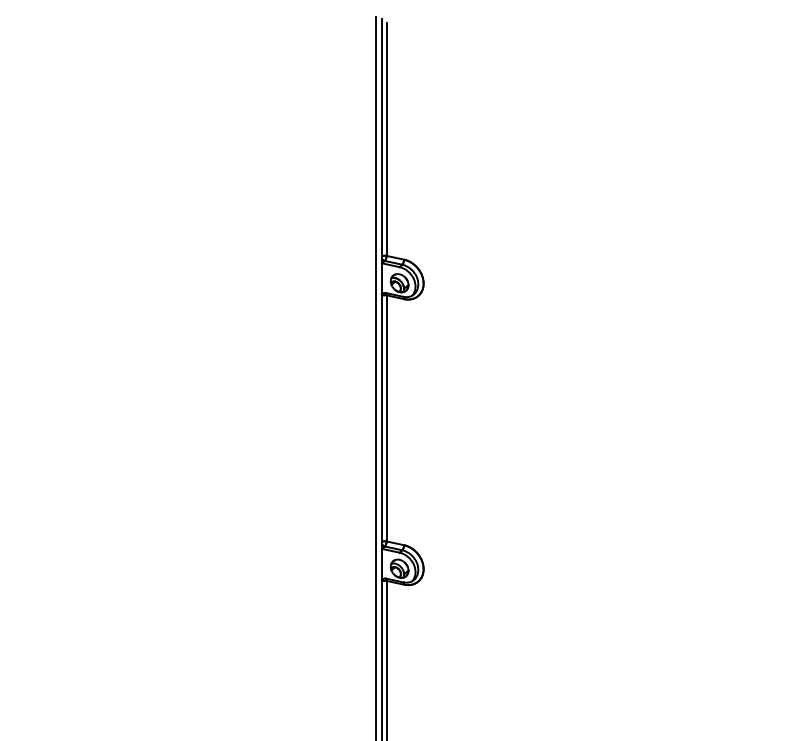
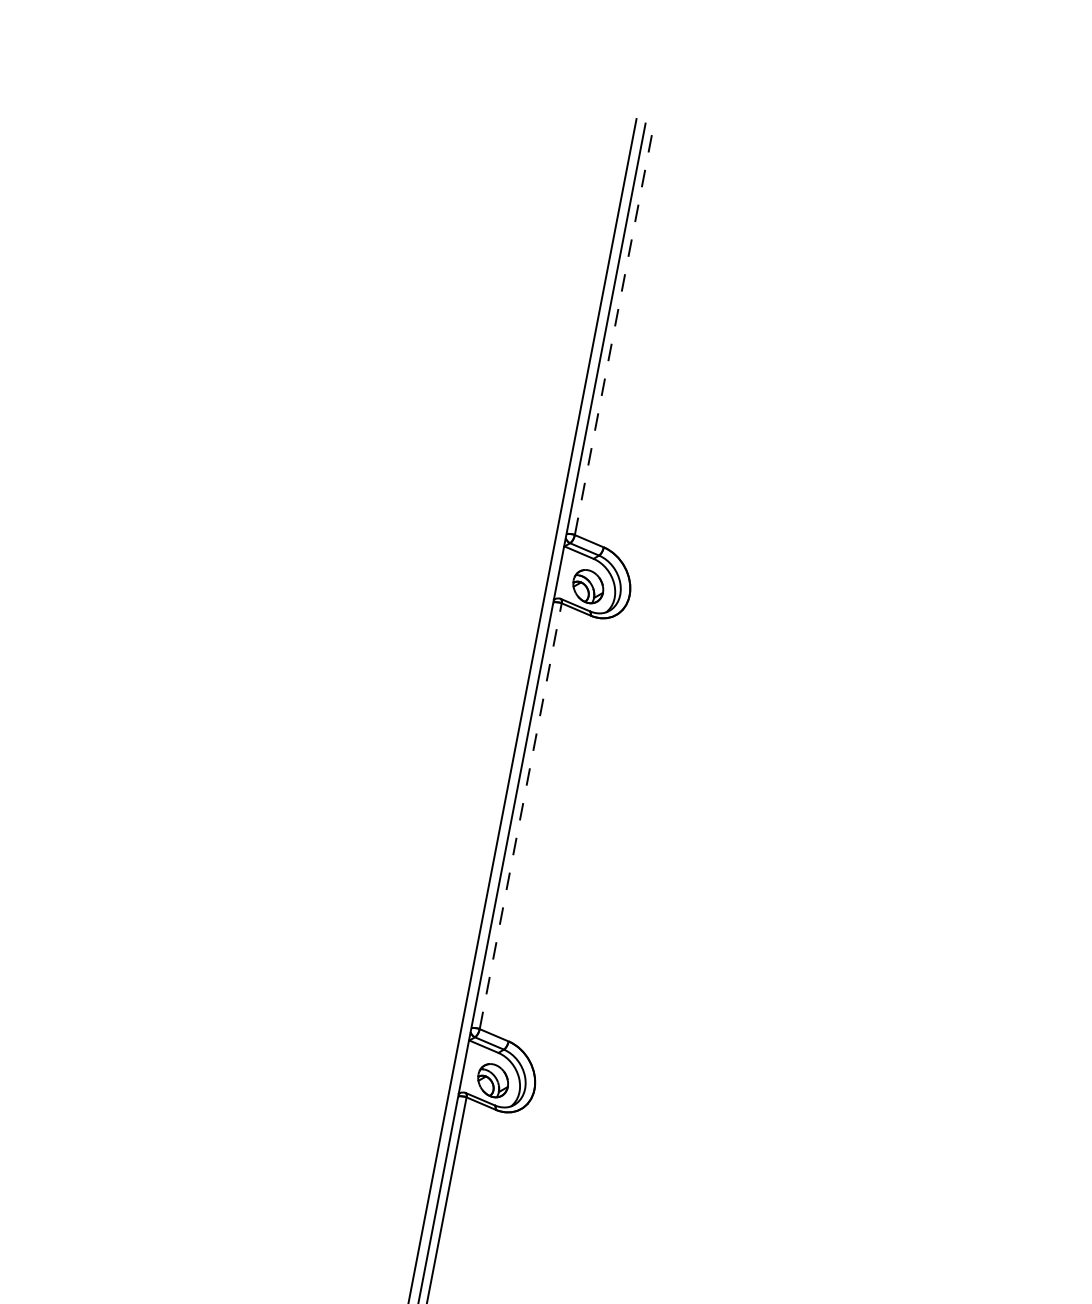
line: (386, 139) -> (613, 333), solid -> dashed
line: (386, 417) -> (520, 814), solid -> dashed

